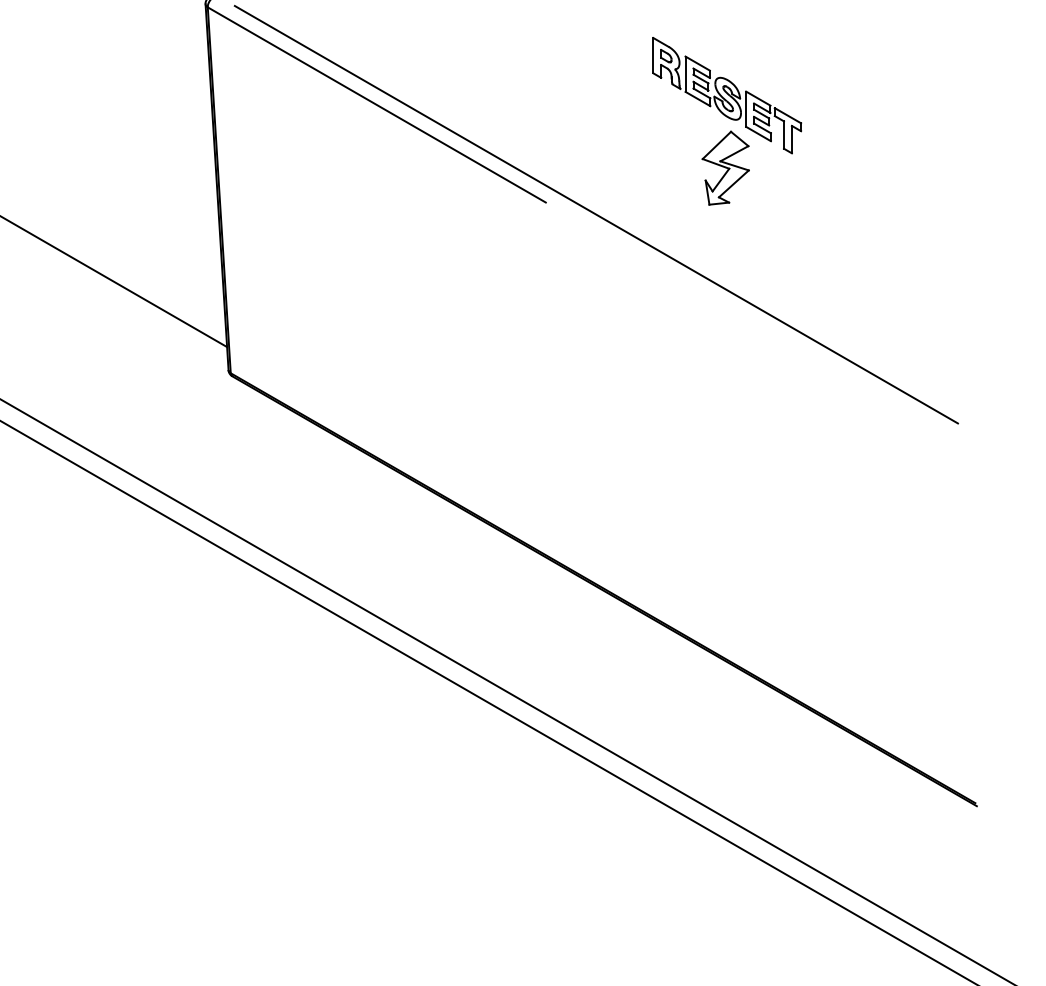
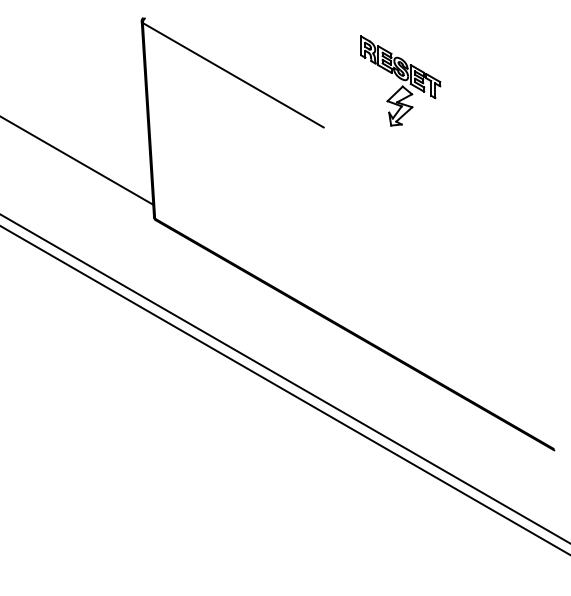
part: (726, 120) -> (400, 80), moved
line: (595, 213) -> (350, 133), removed

